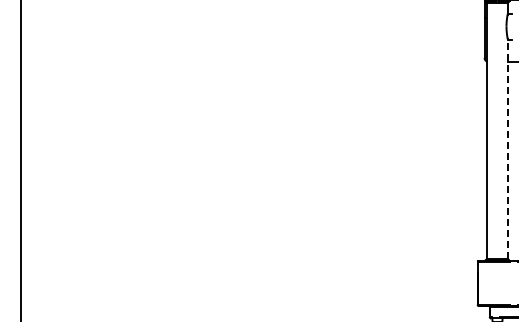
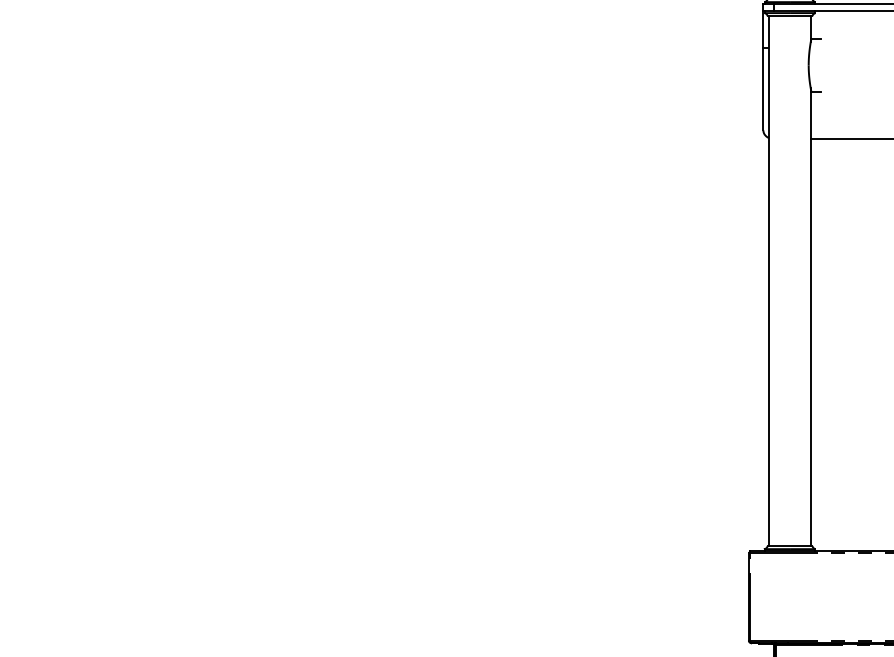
line: (507, 148) -> (810, 317), dashed -> solid

